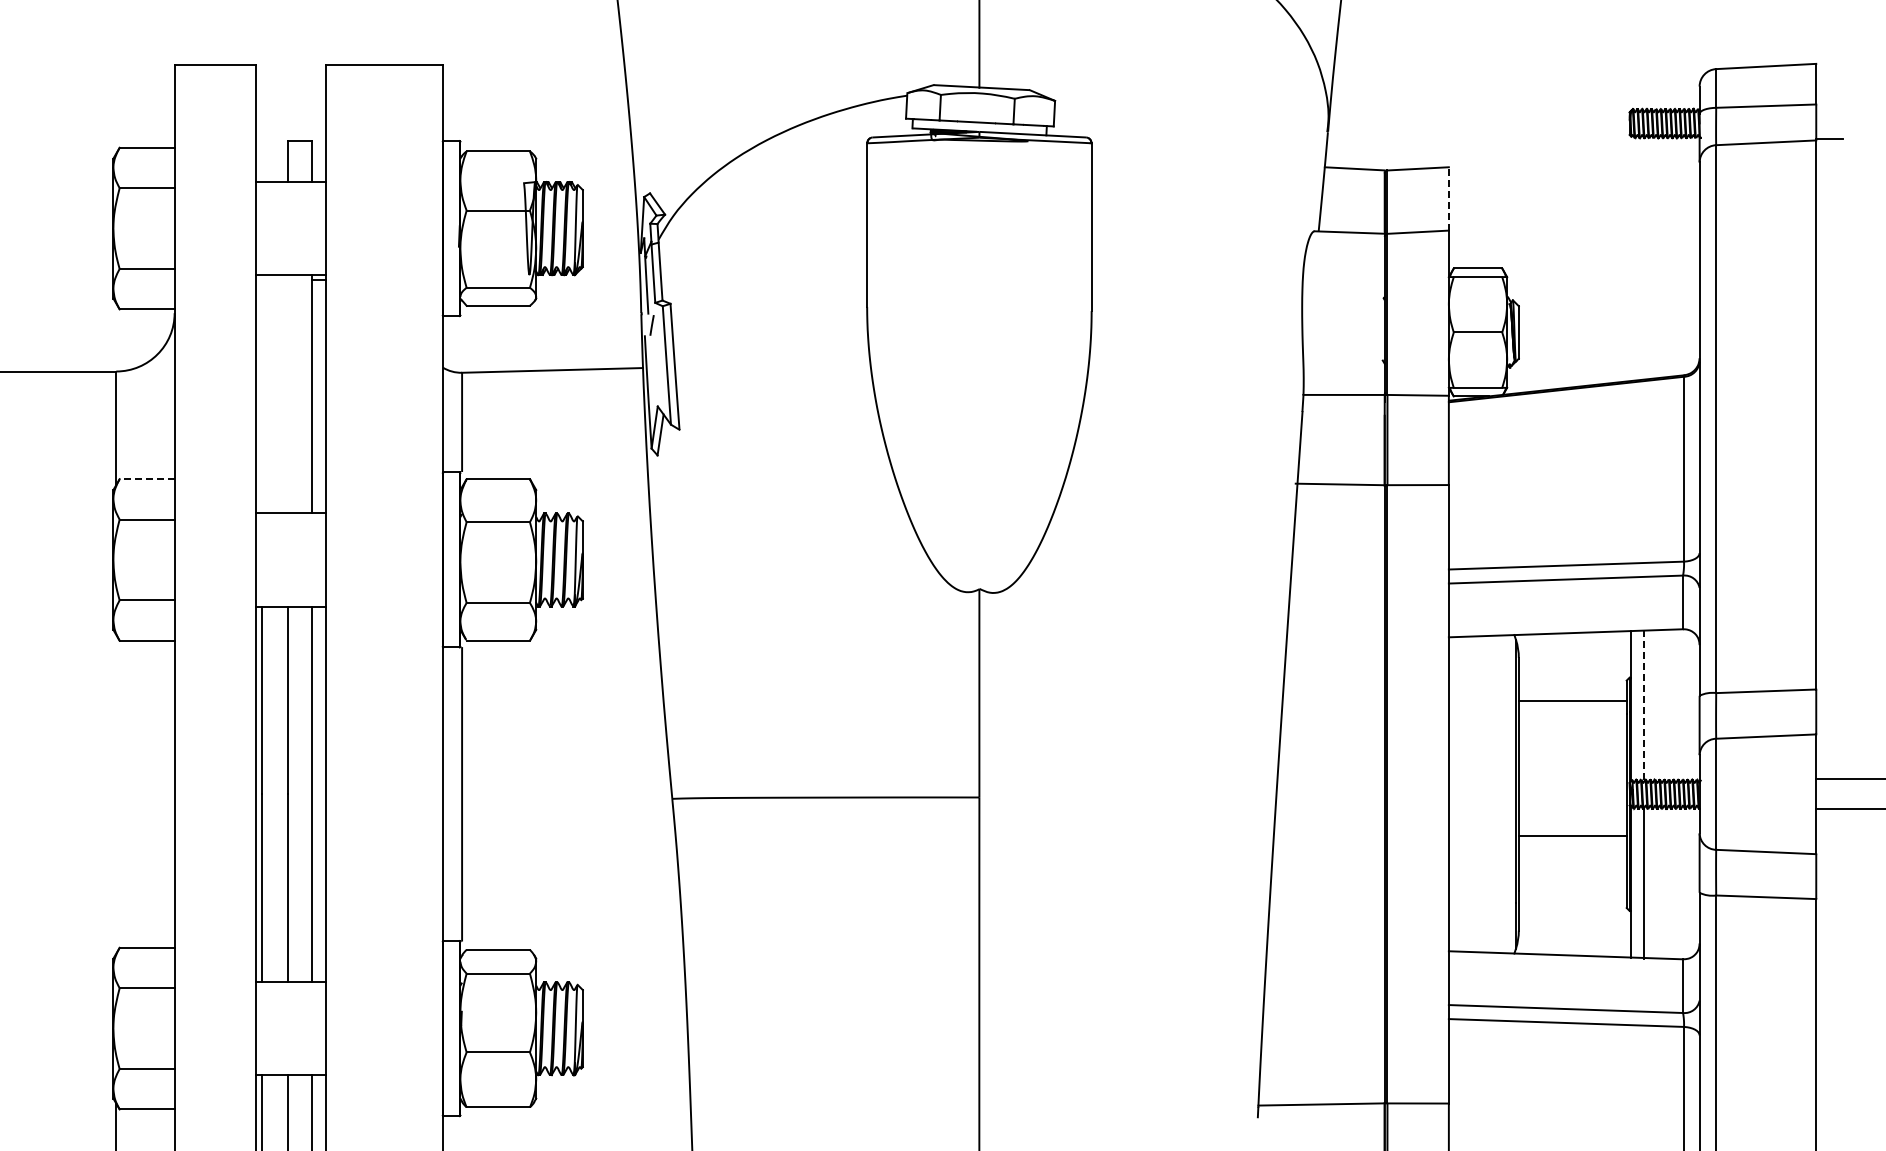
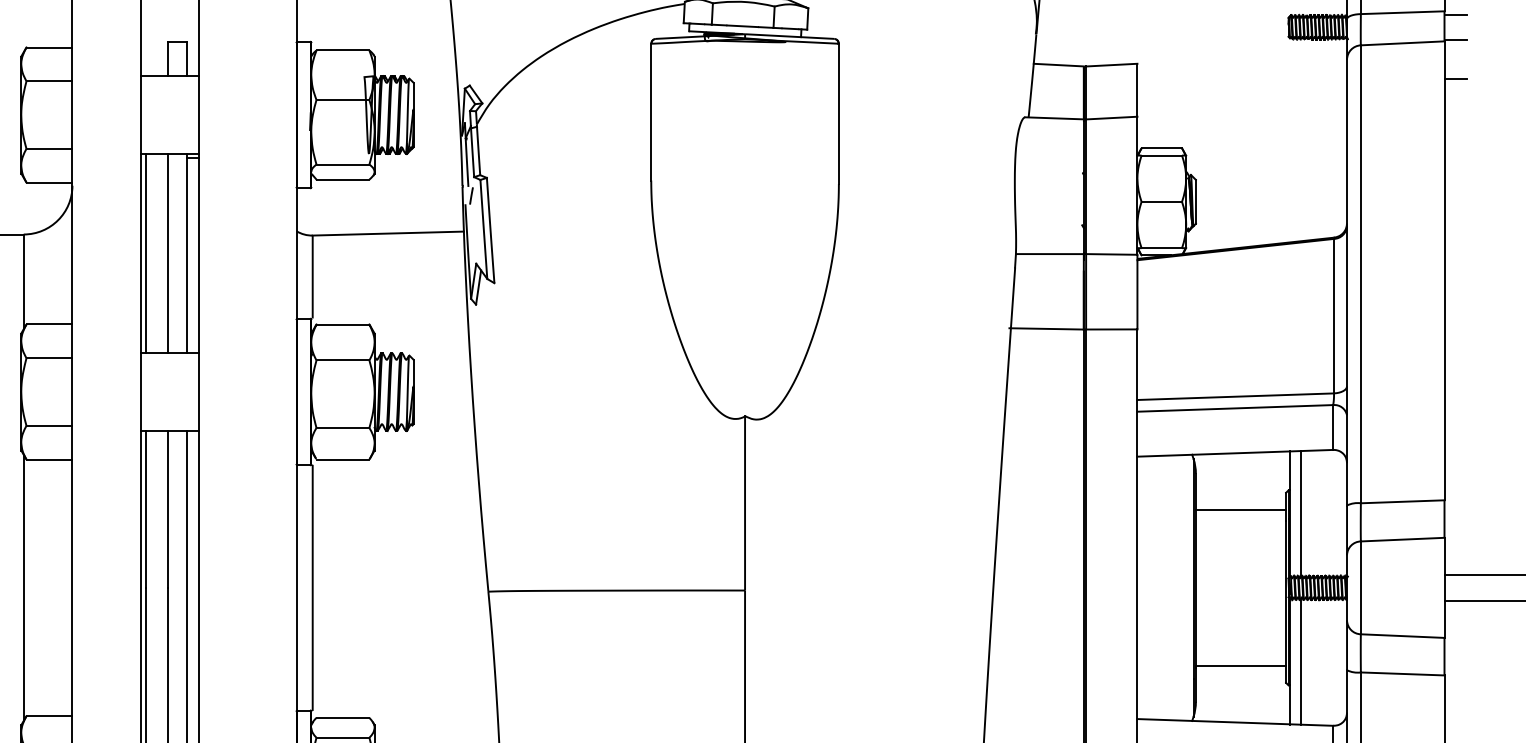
line: (1829, 108) -> (1455, 14), added
line: (1829, 185) -> (1455, 79), added
line: (1448, 198) -> (1137, 89), dashed -> solid
line: (262, 394) -> (145, 253), added
line: (288, 394) -> (167, 253), added
line: (146, 479) -> (48, 324), dashed -> solid
line: (1644, 705) -> (1300, 513), dashed -> solid
line: (116, 794) -> (23, 588), added
line: (1572, 835) -> (1240, 665), moved

